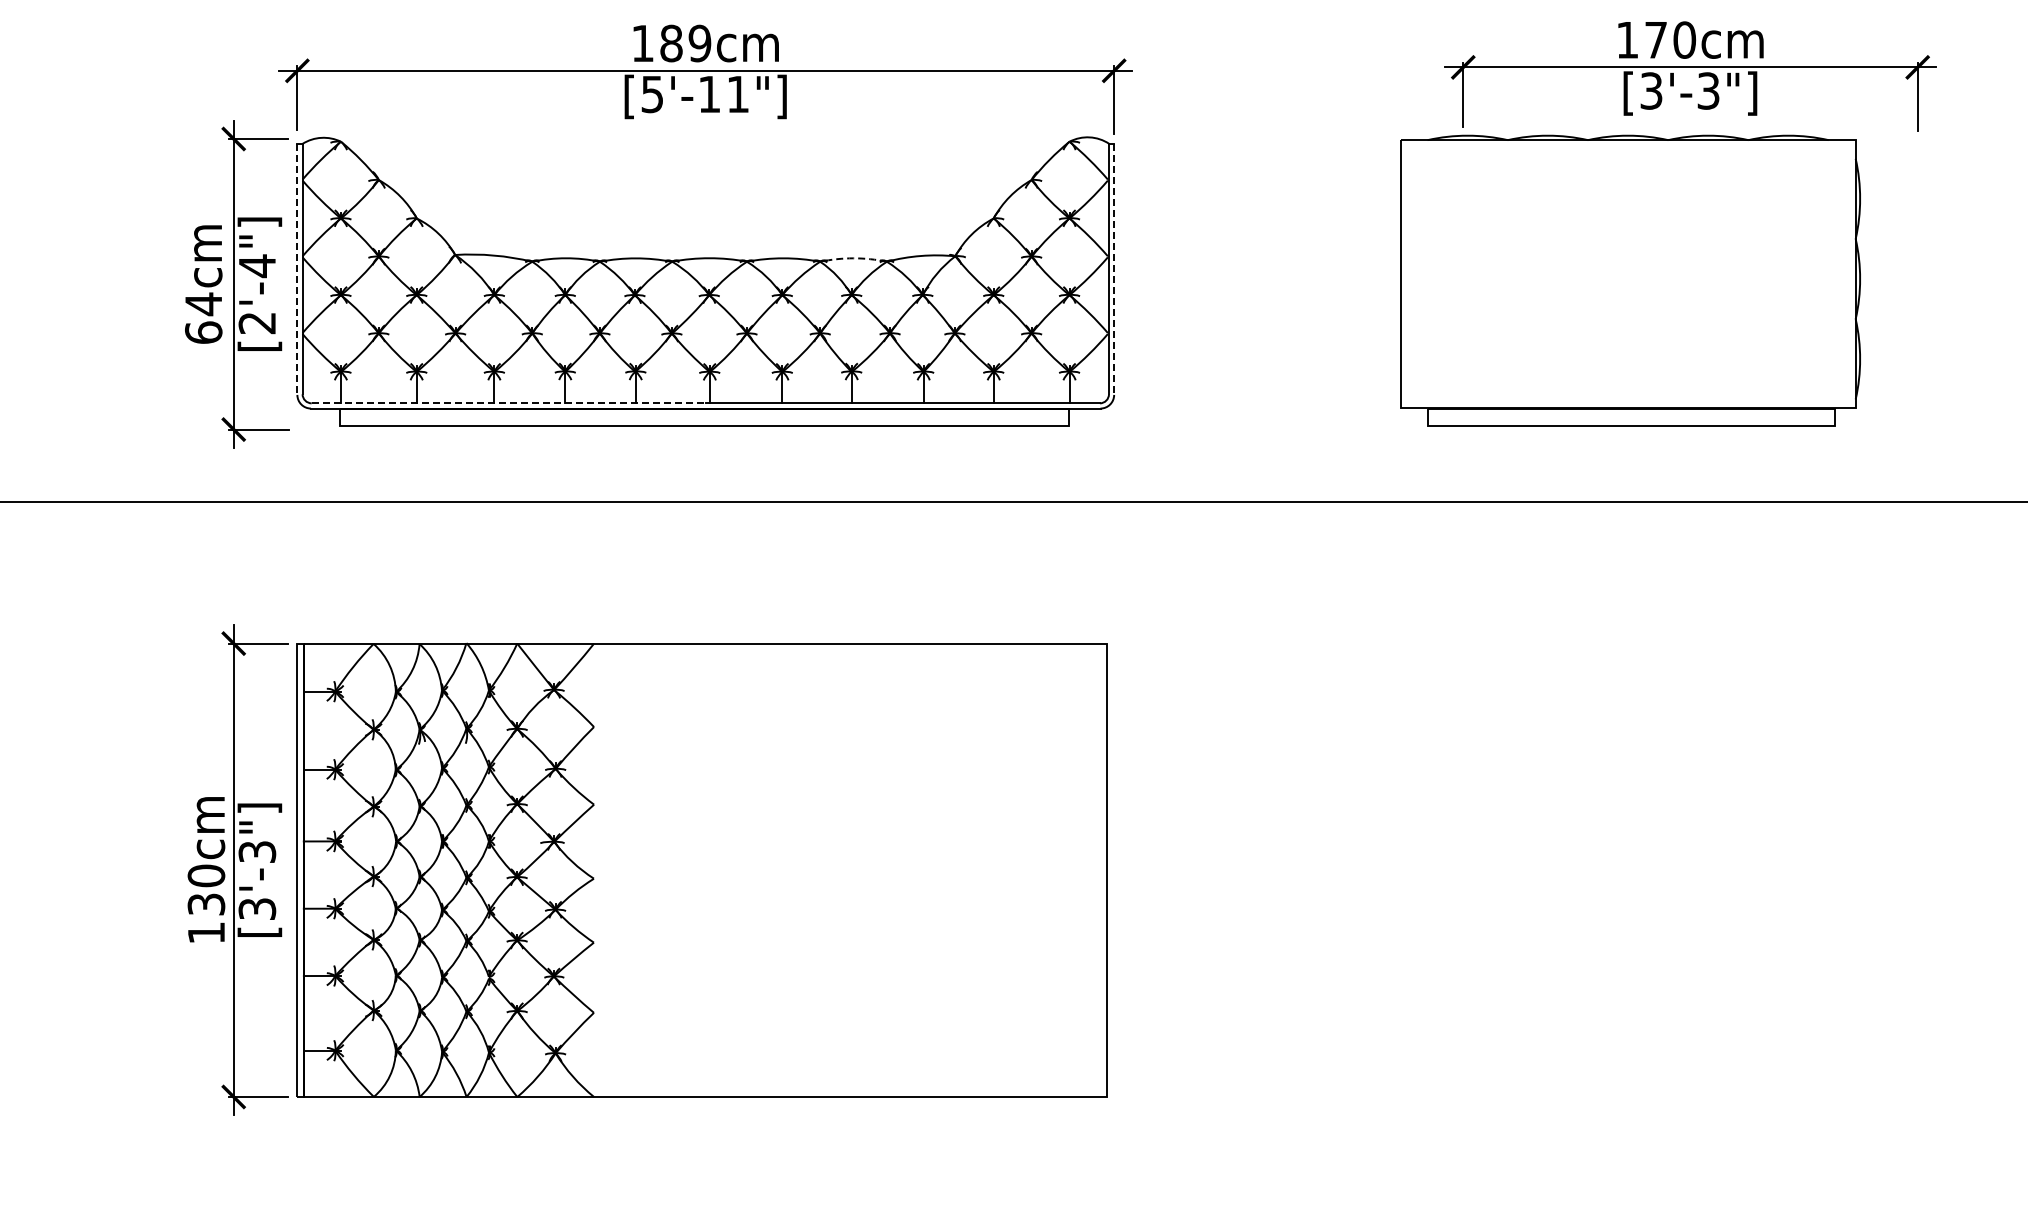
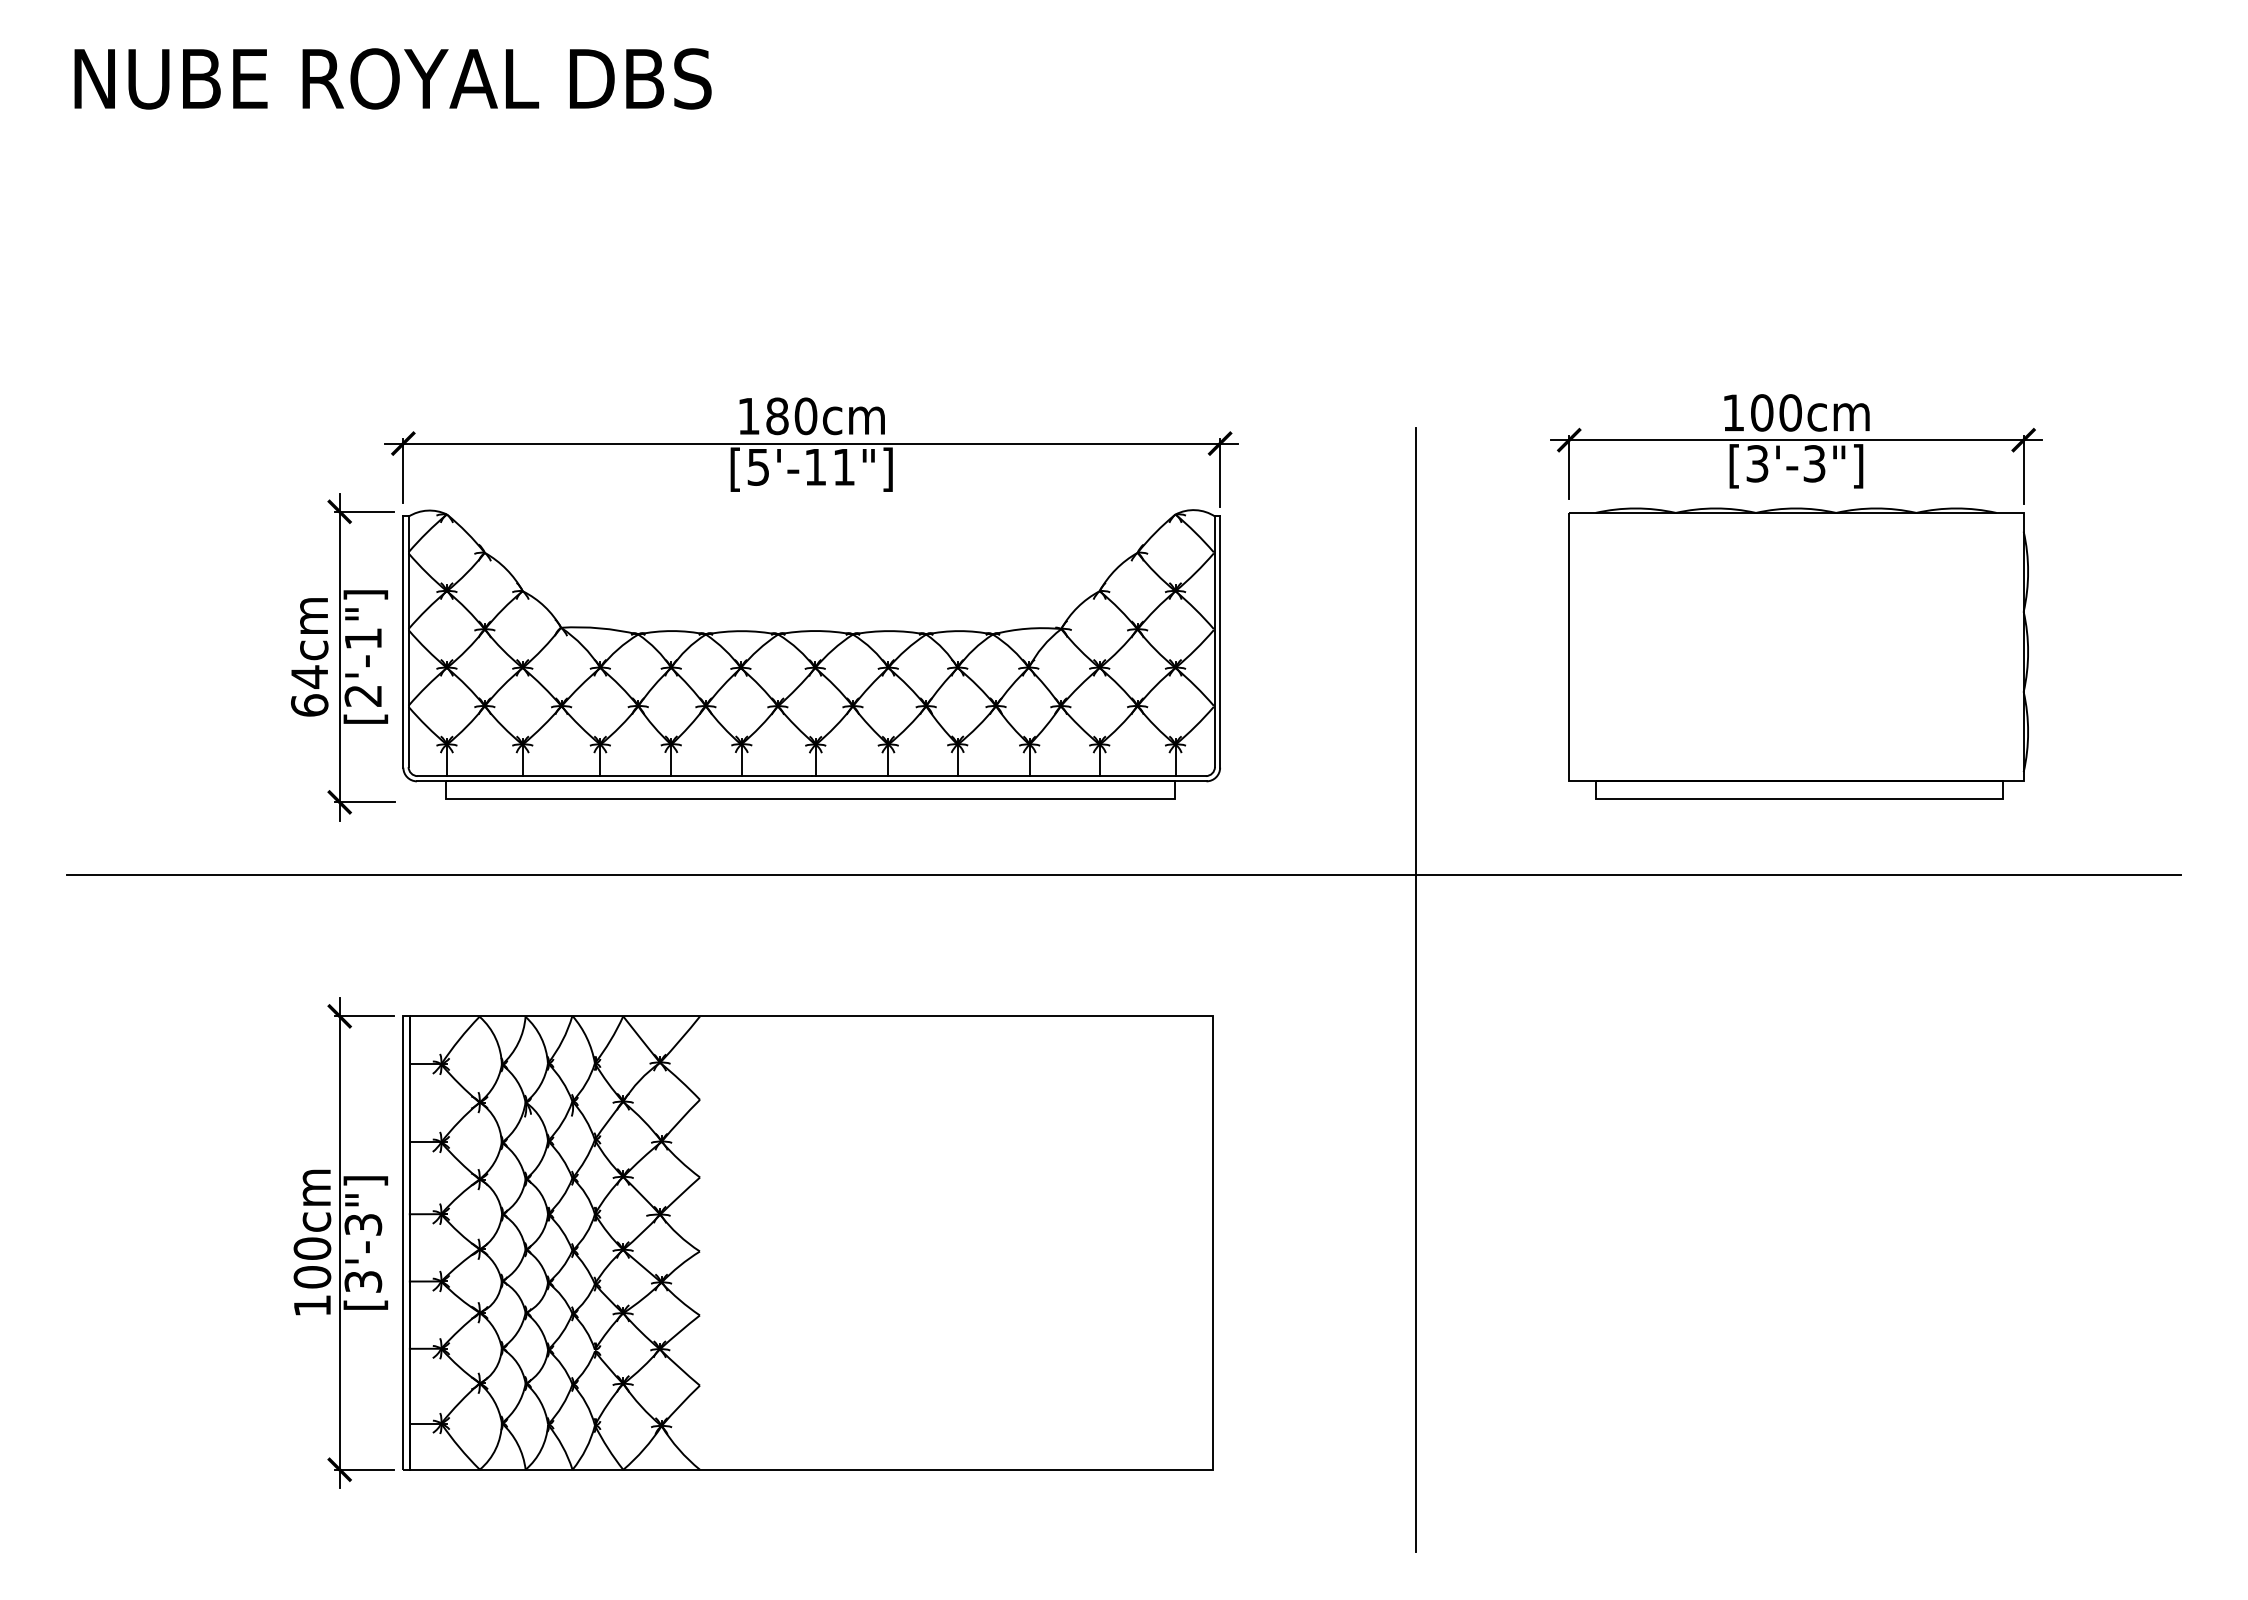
text: (1656, 39) -> (1762, 412), 170cm -> 100cm
text: (699, 43) -> (805, 416), 189cm -> 180cm
arc: (853, 258) -> (959, 631), dashed -> solid
text: (257, 265) -> (363, 638), [2'-4"] -> [2'-1"]
line: (297, 269) -> (403, 642), dashed -> solid
line: (1114, 269) -> (1220, 642), dashed -> solid
part: (1630, 280) -> (1798, 653), moved
line: (509, 403) -> (615, 776), dashed -> solid
line: (1309, 616) -> (1415, 989), added
text: (206, 904) -> (312, 1277), 130cm -> 100cm

